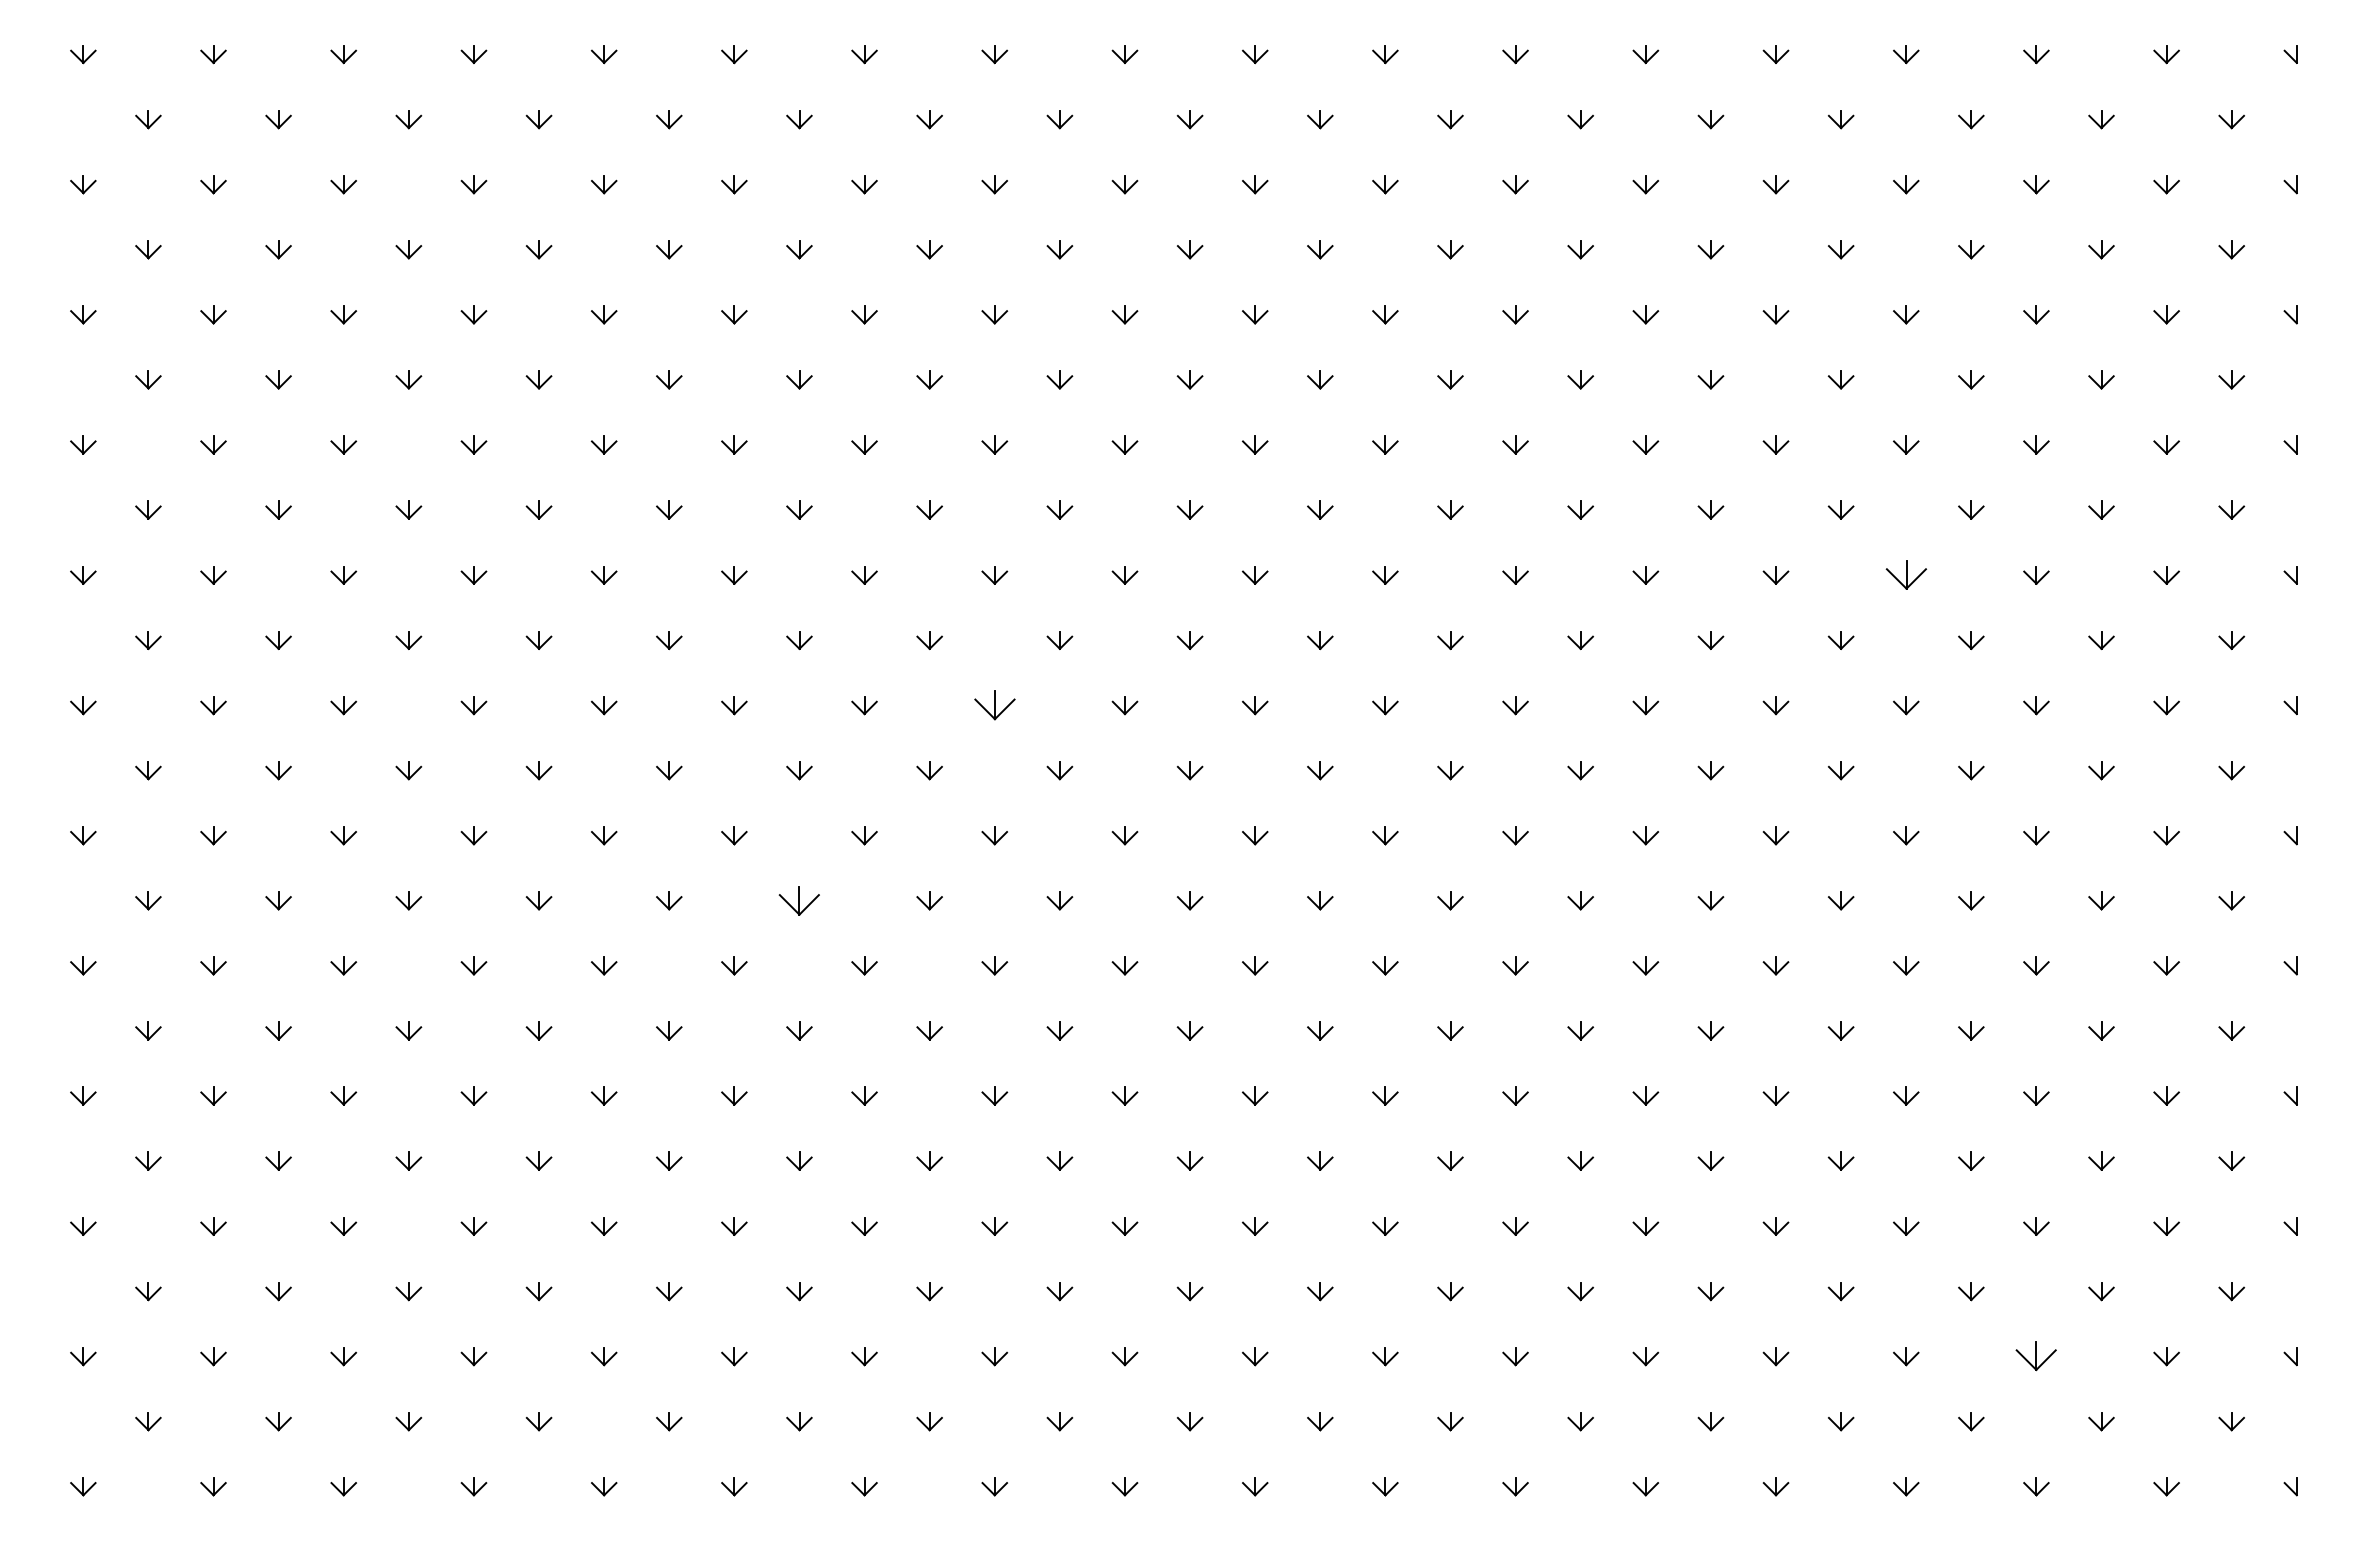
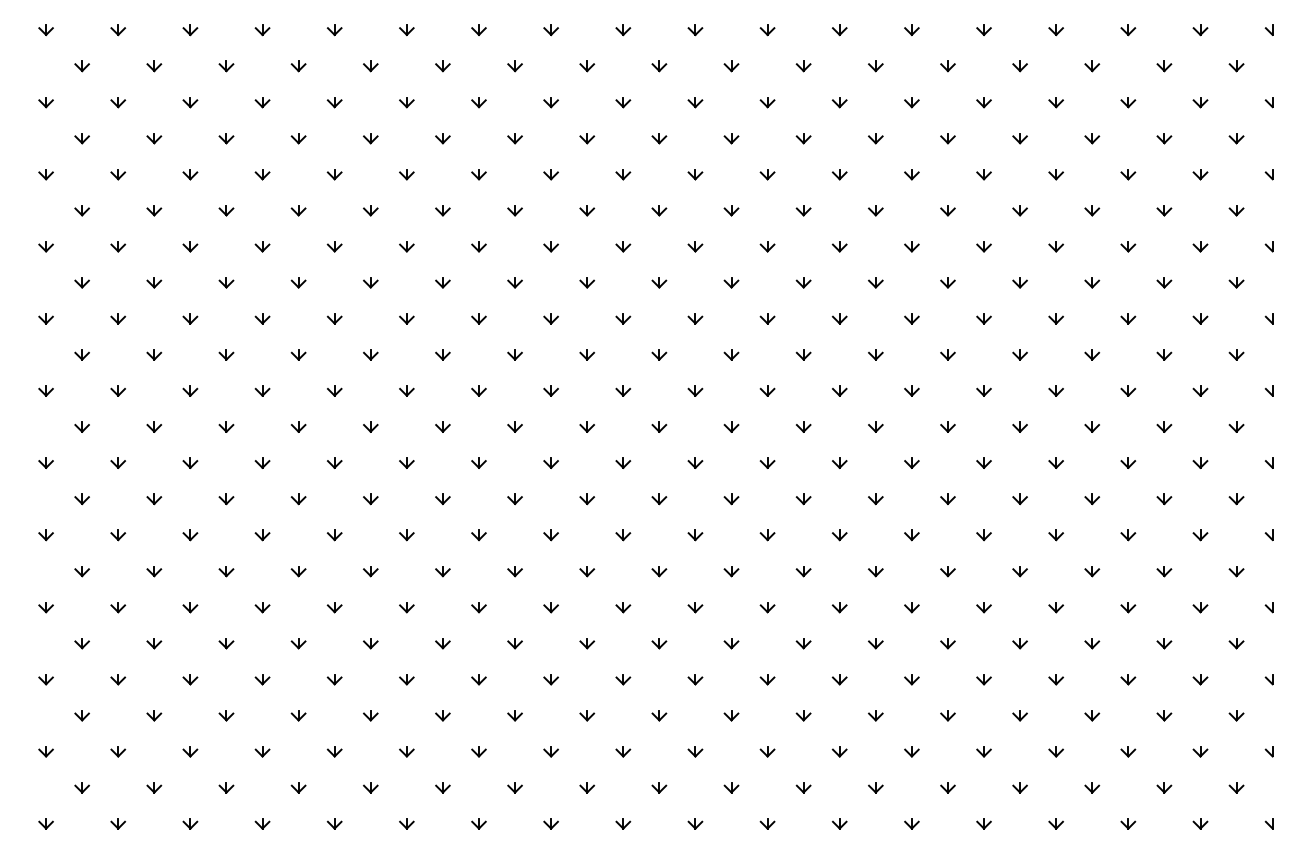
part: (1904, 574) -> (1055, 318), size x0.62
part: (993, 704) -> (550, 390), size x0.62
part: (798, 899) -> (442, 498), size x0.62
part: (2036, 1356) -> (1128, 751), size x0.62

